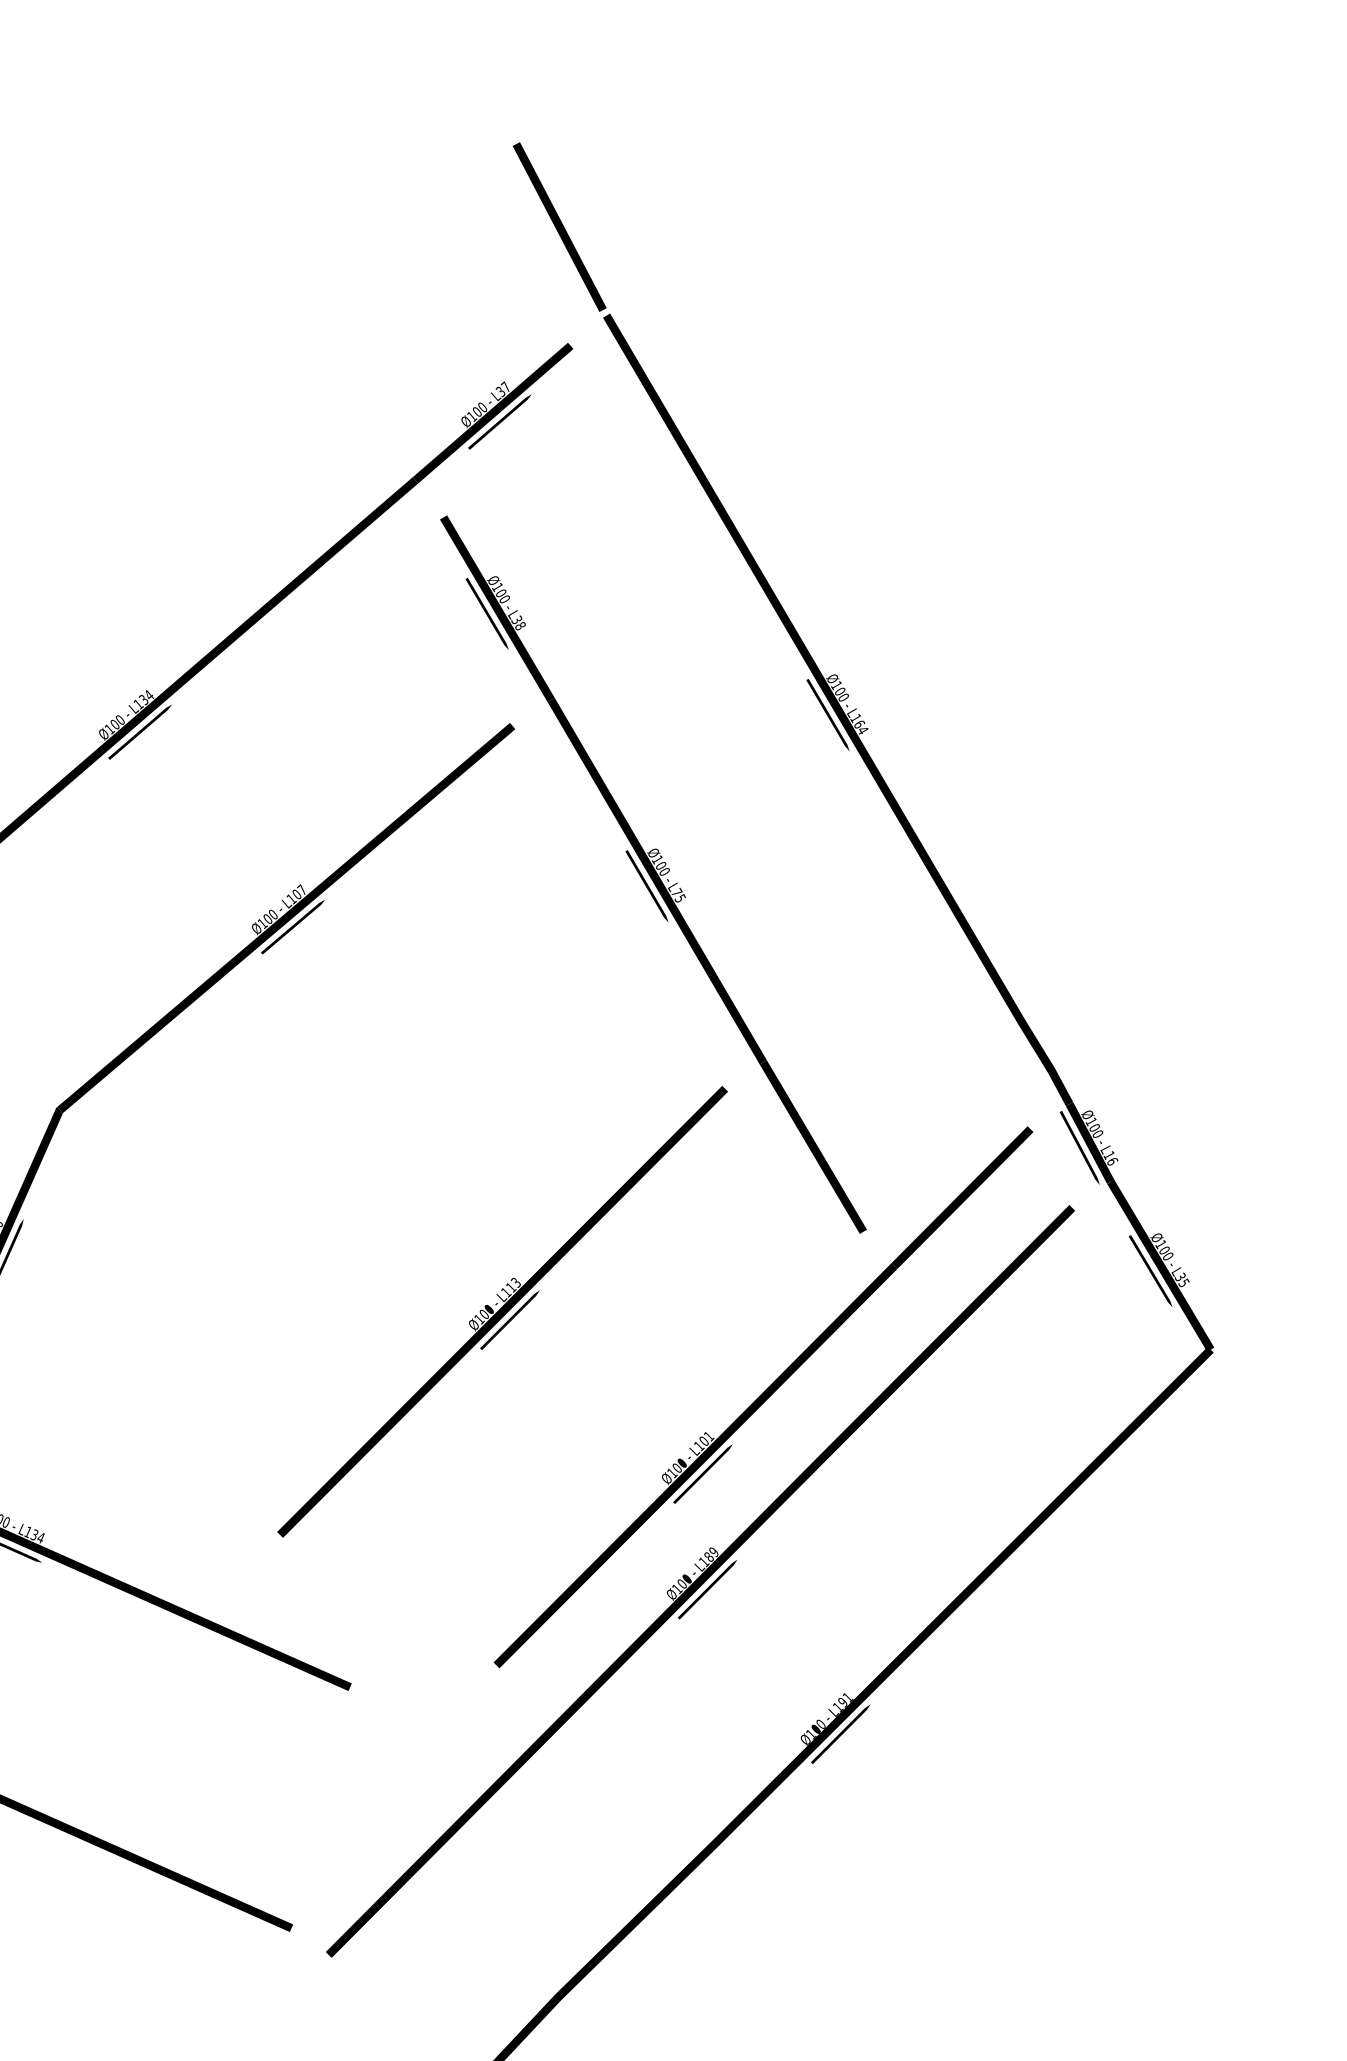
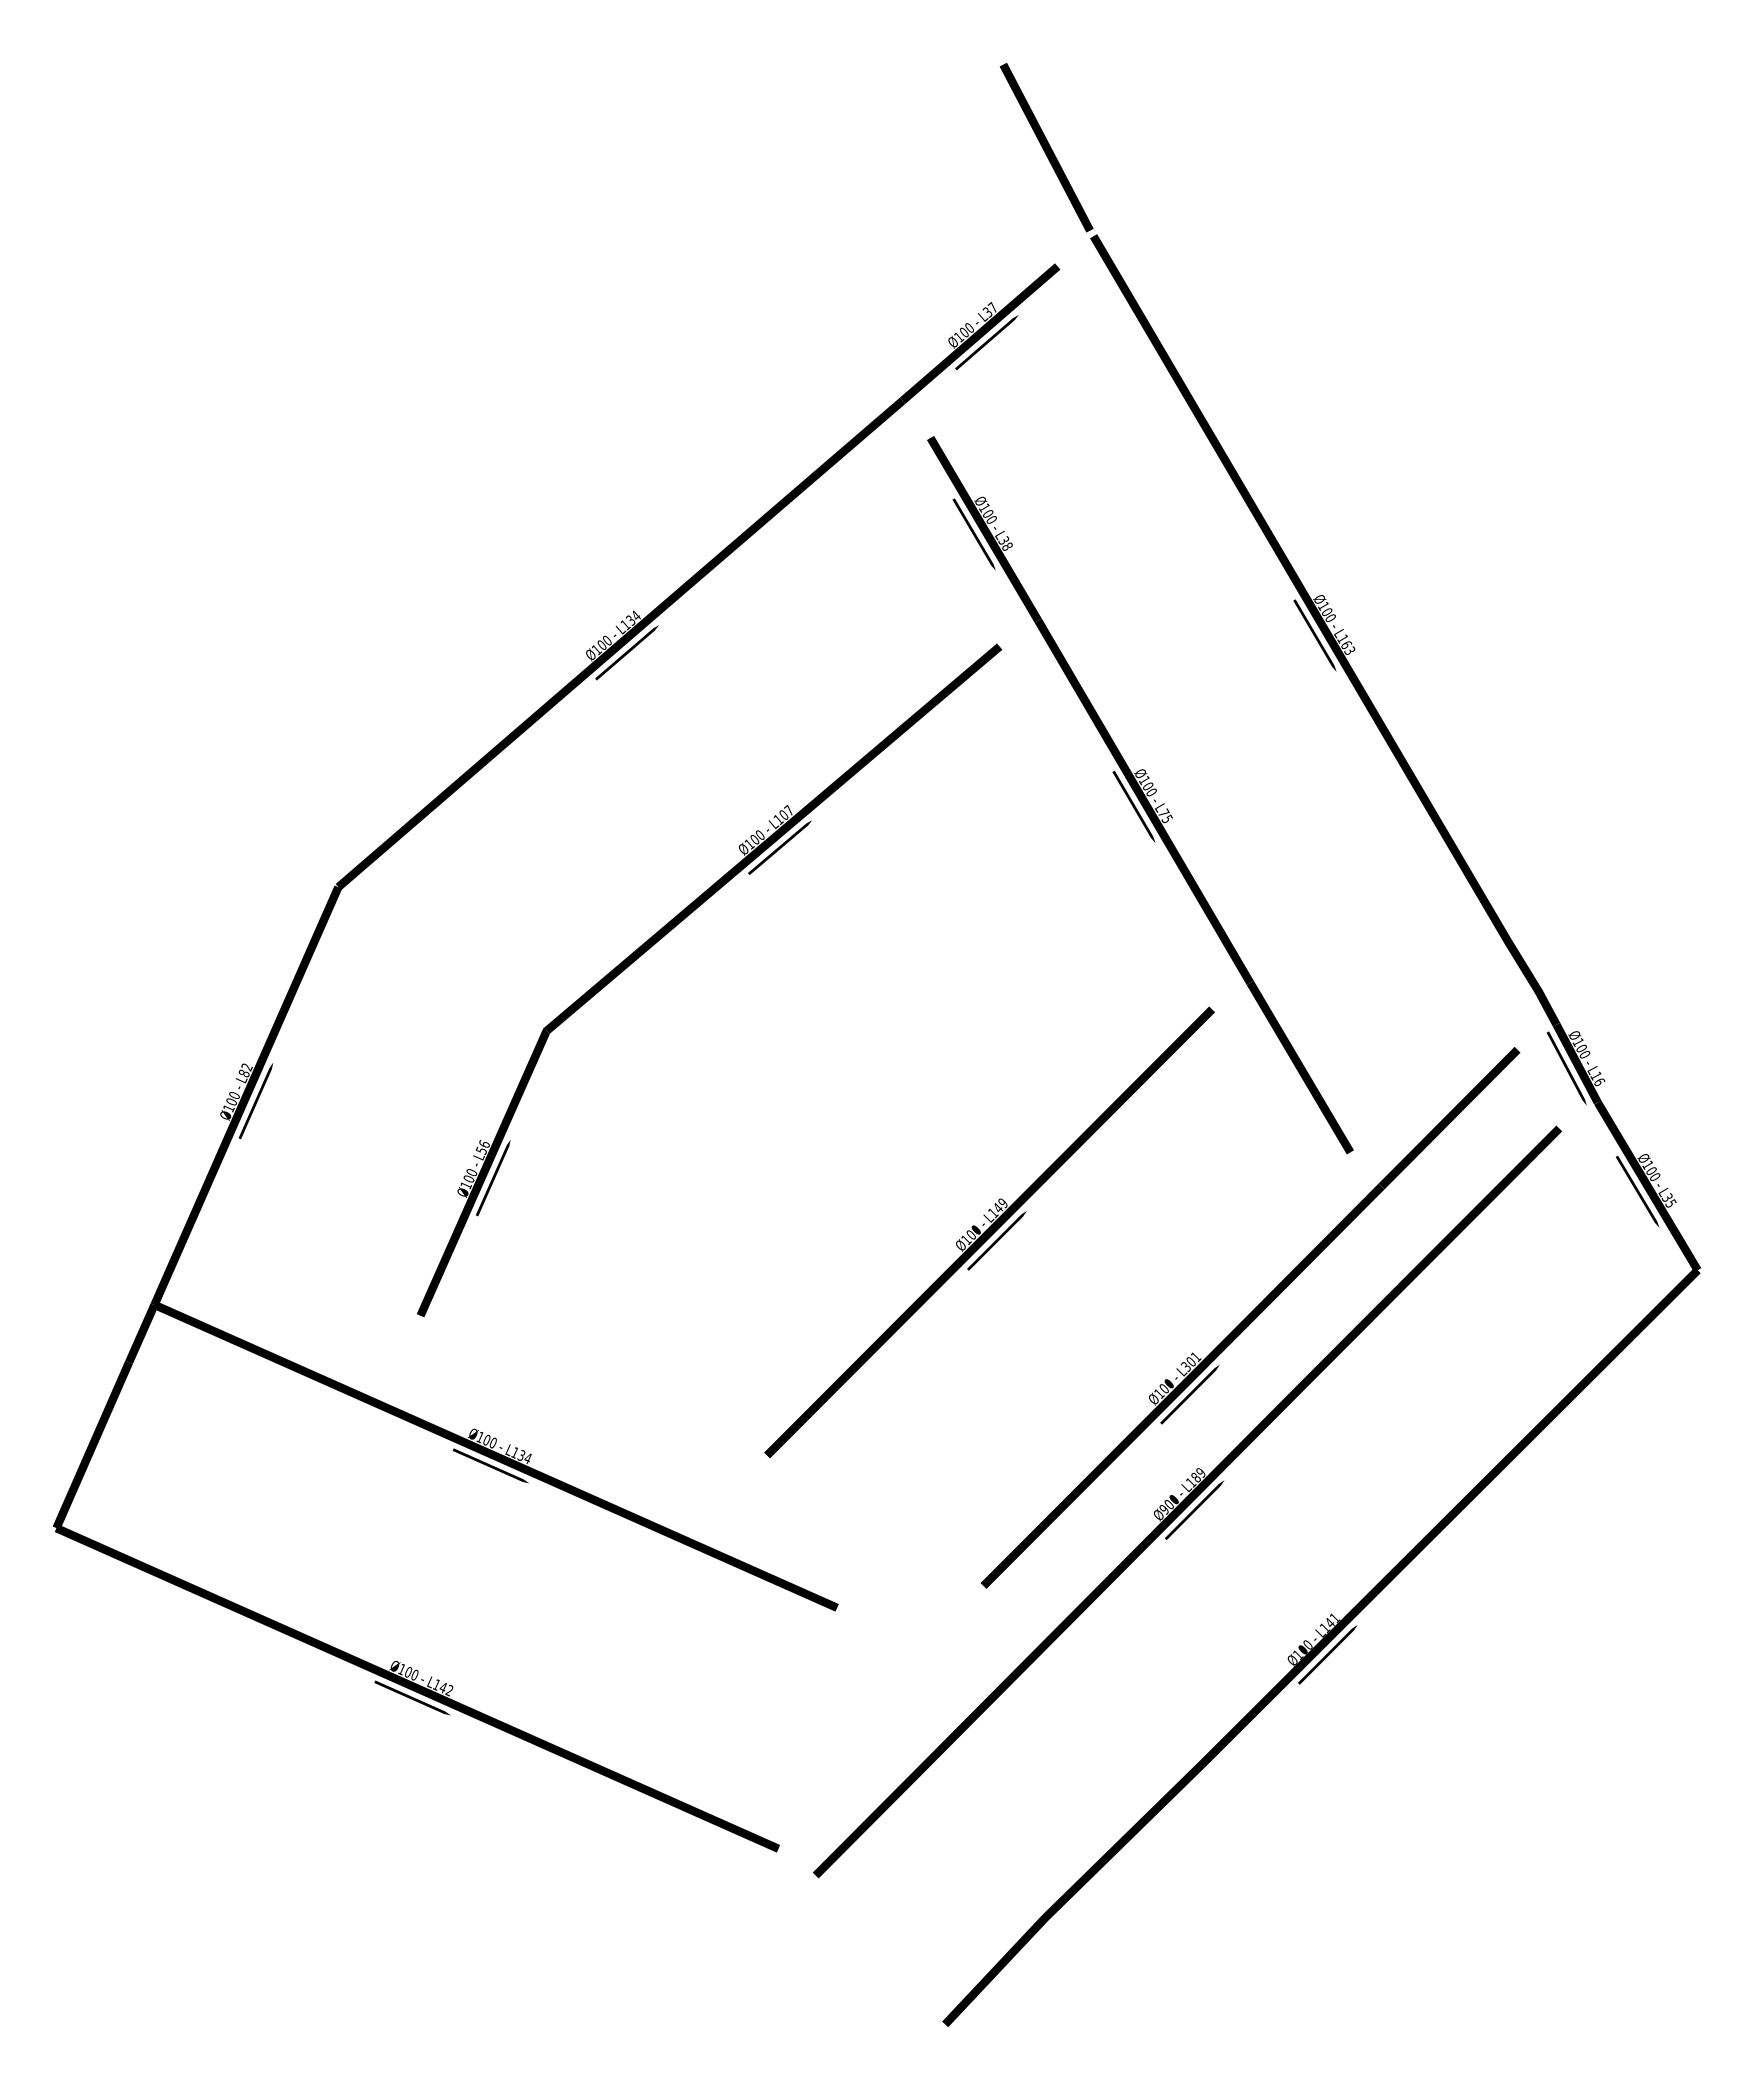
text: (862, 729) -> (1349, 650), L164 -> L163
text: (513, 1284) -> (1000, 1205), L113 -> L149
text: (698, 1446) -> (1185, 1367), L101 -> L301
text: (677, 1588) -> (1164, 1509), Ø100 -> Ø900
text: (842, 1702) -> (1329, 1623), L191 -> L141

